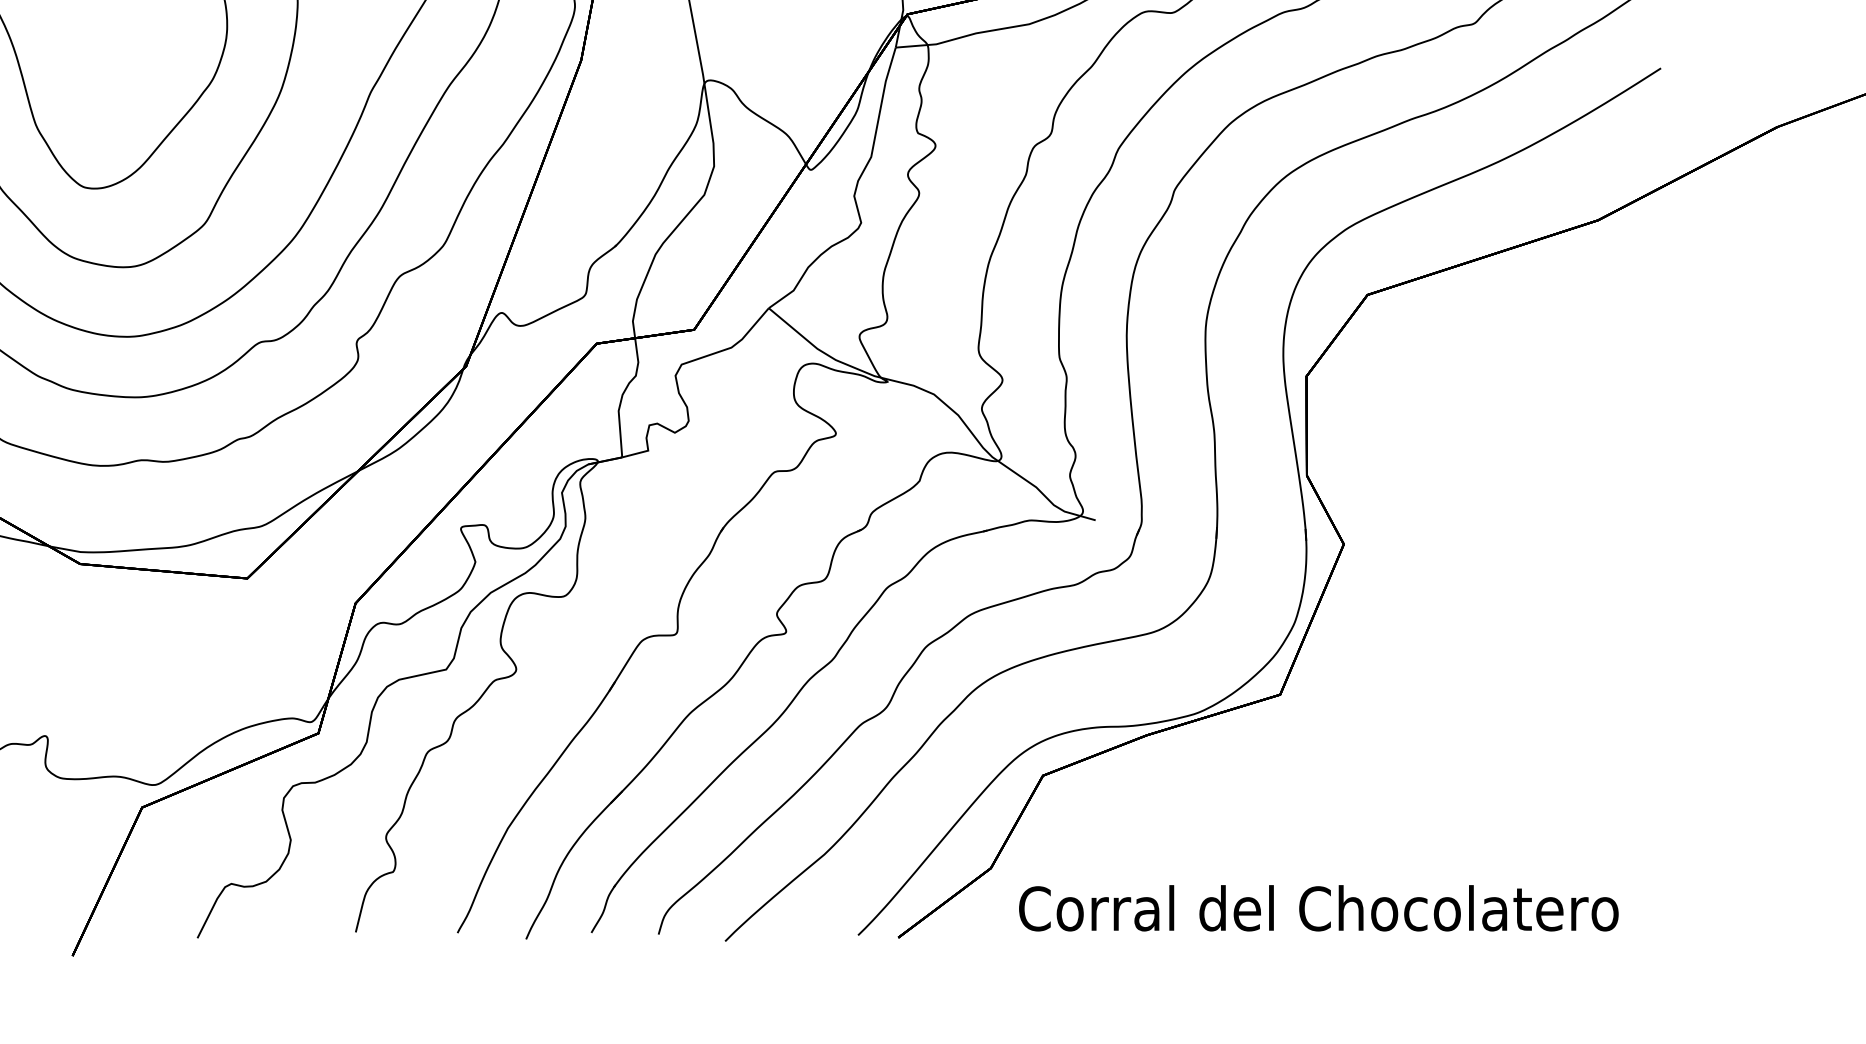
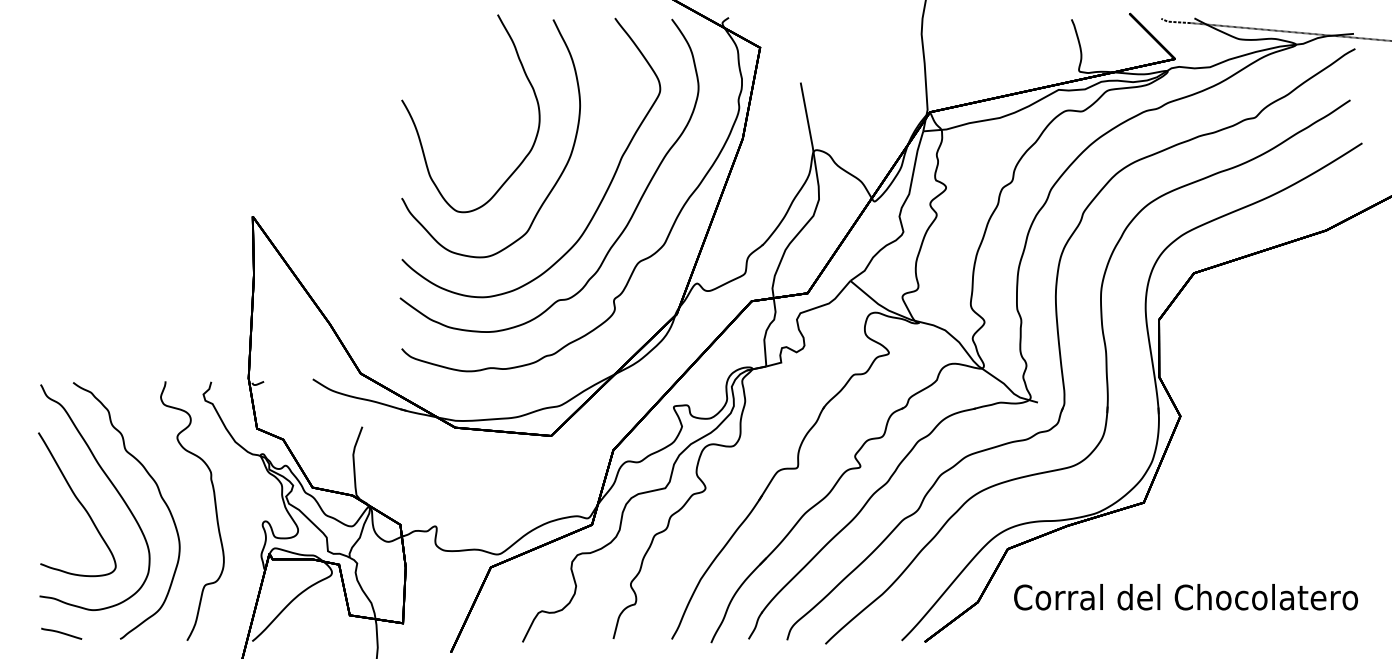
text: (1317, 908) -> (1185, 597), moved

